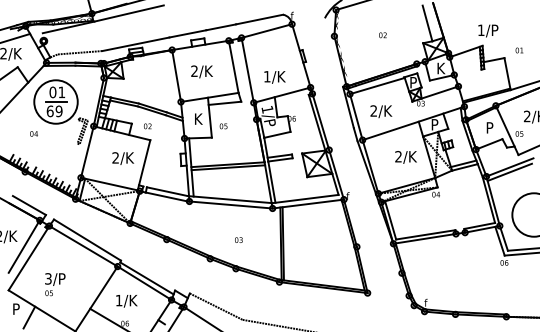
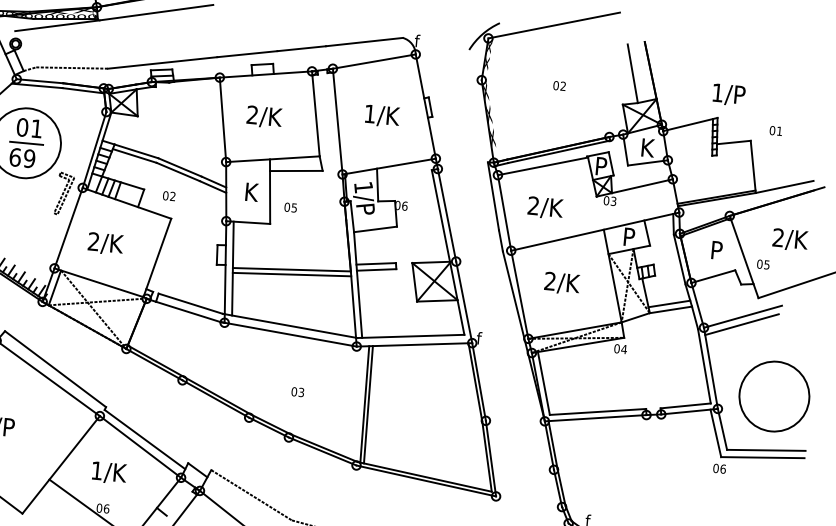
text: (274, 77) -> (381, 116), moved
text: (405, 157) -> (561, 283), moved
text: (123, 158) -> (106, 243), moved

